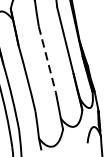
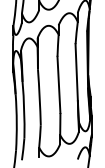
line: (46, 60) -> (58, 85), dashed -> solid

